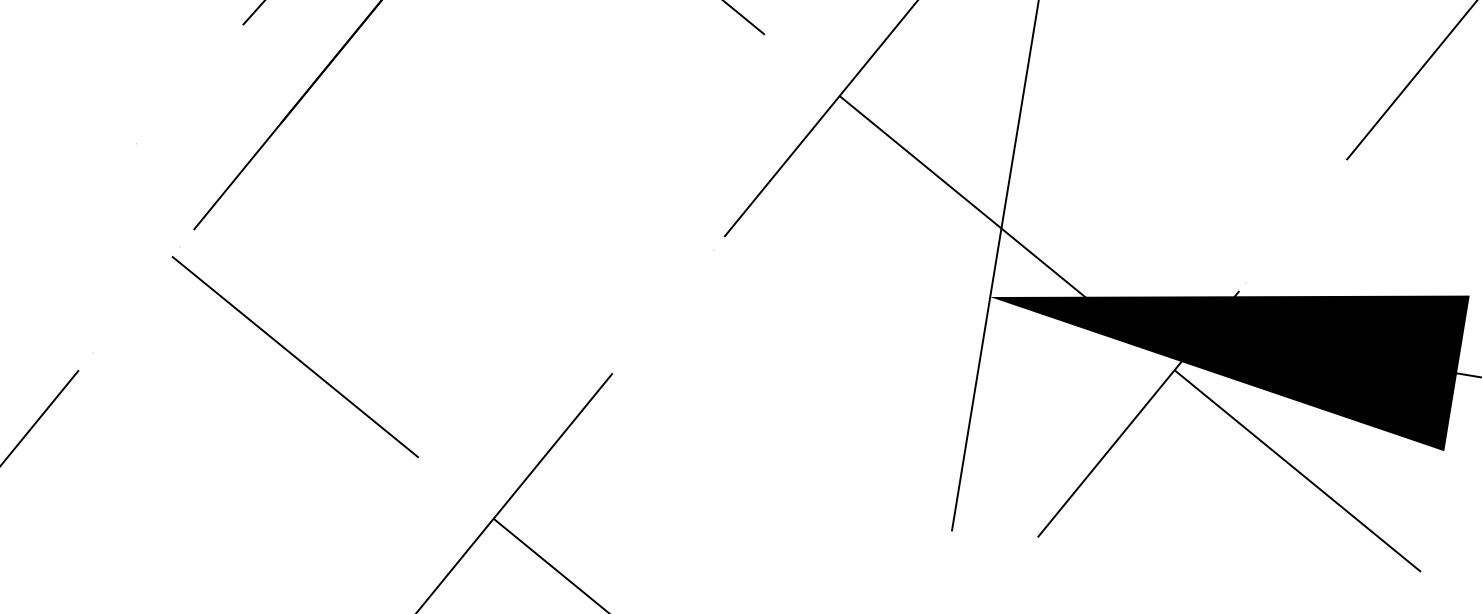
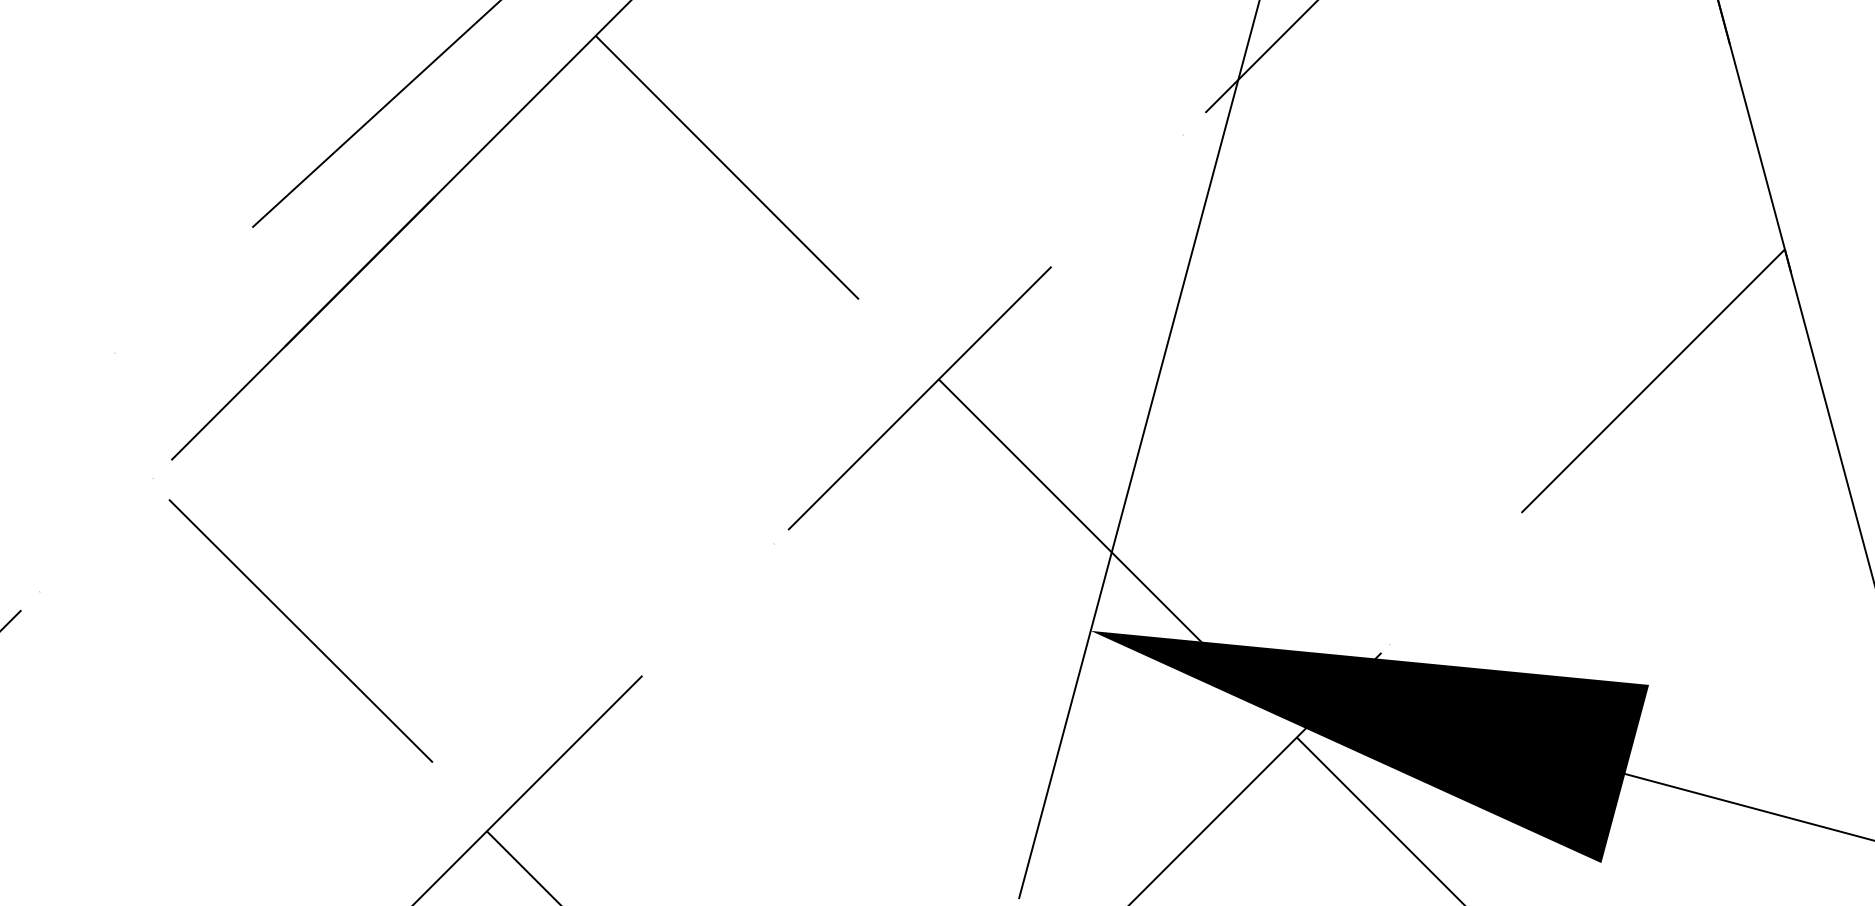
line: (294, 356) -> (300, 630), moved

